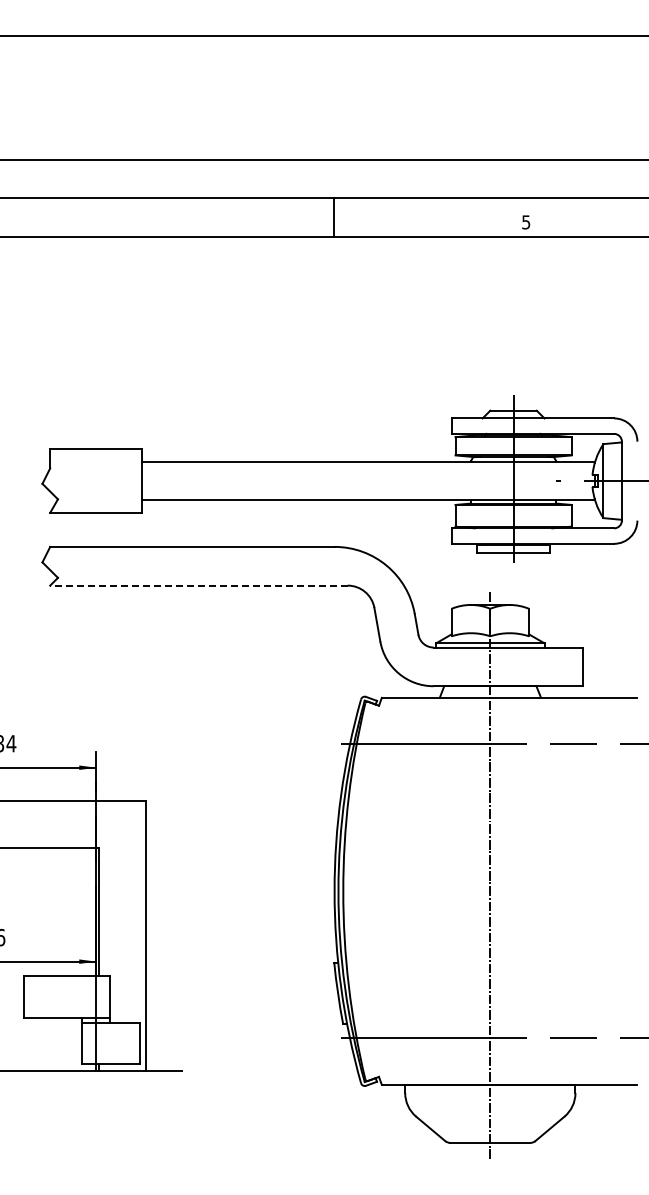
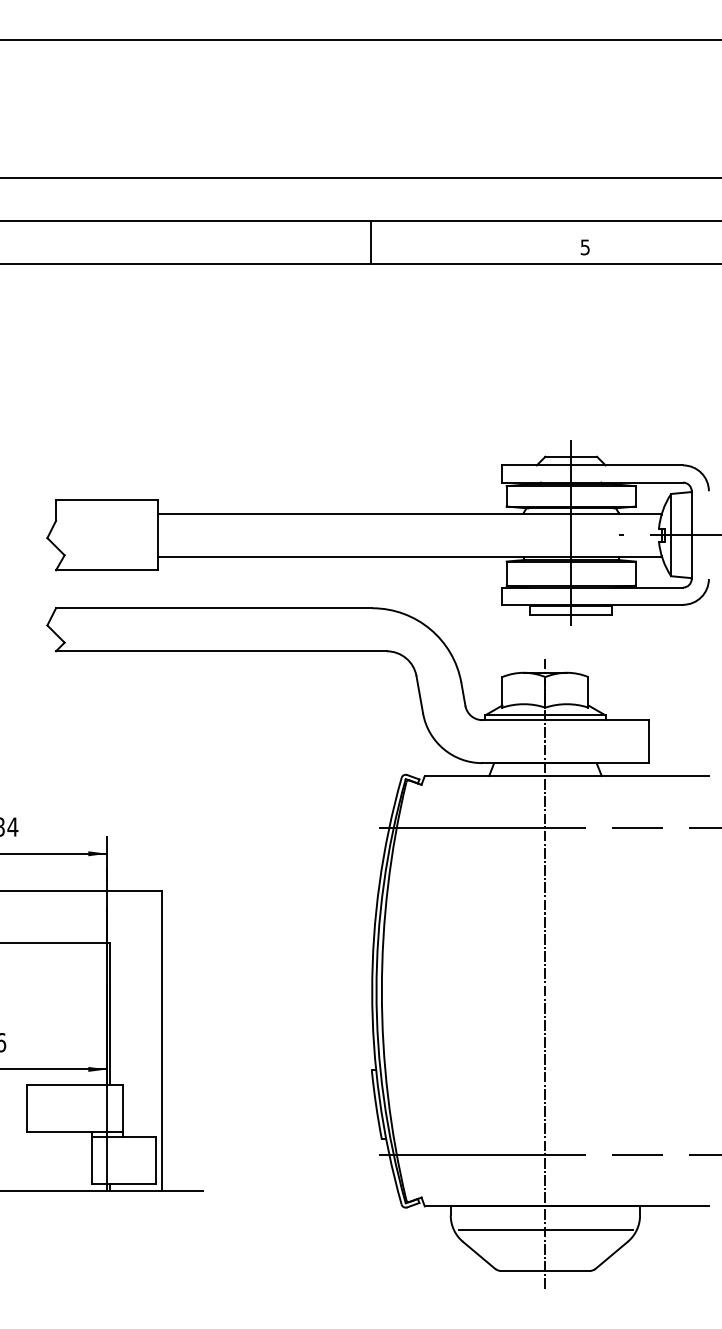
line: (198, 585) -> (220, 651), dashed -> solid
line: (490, 1106) -> (545, 1230), added

